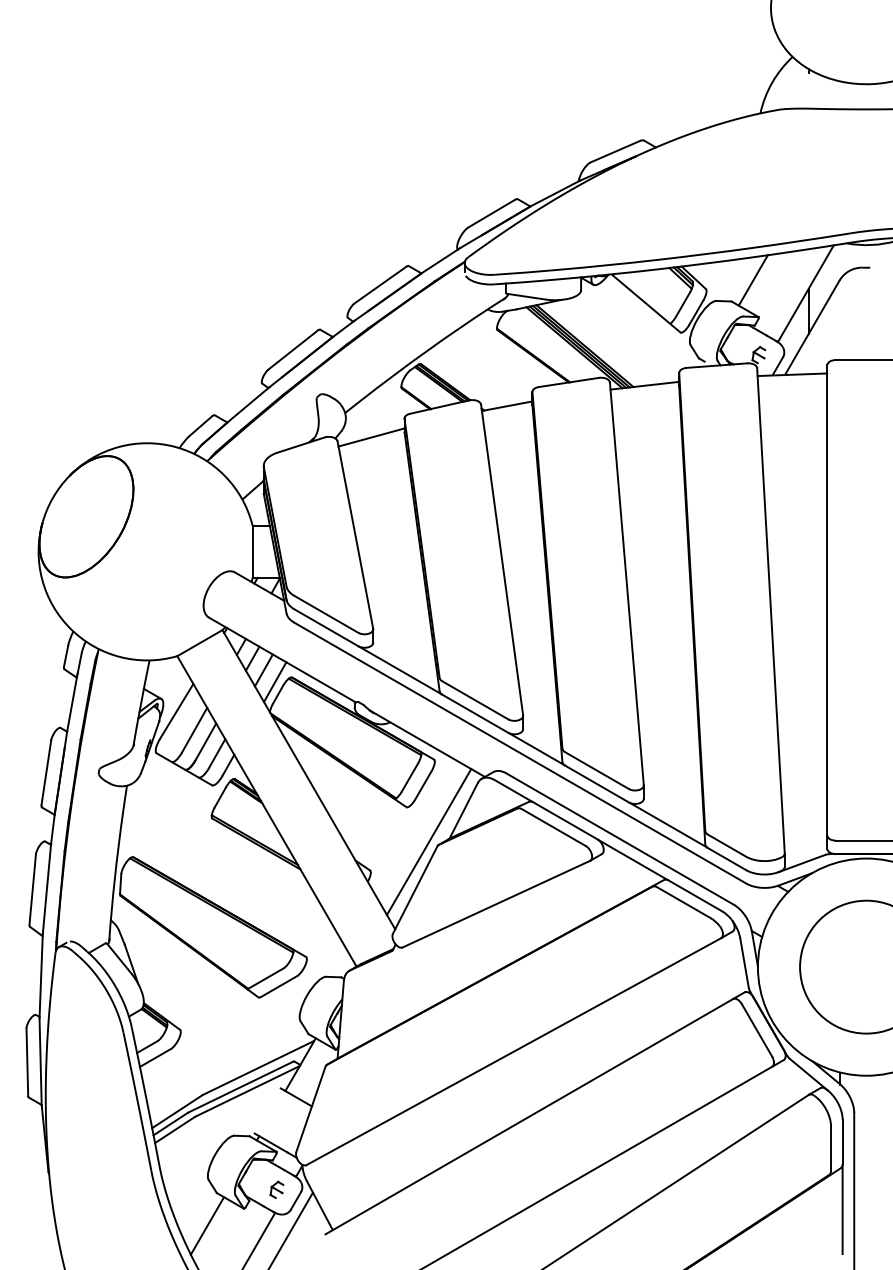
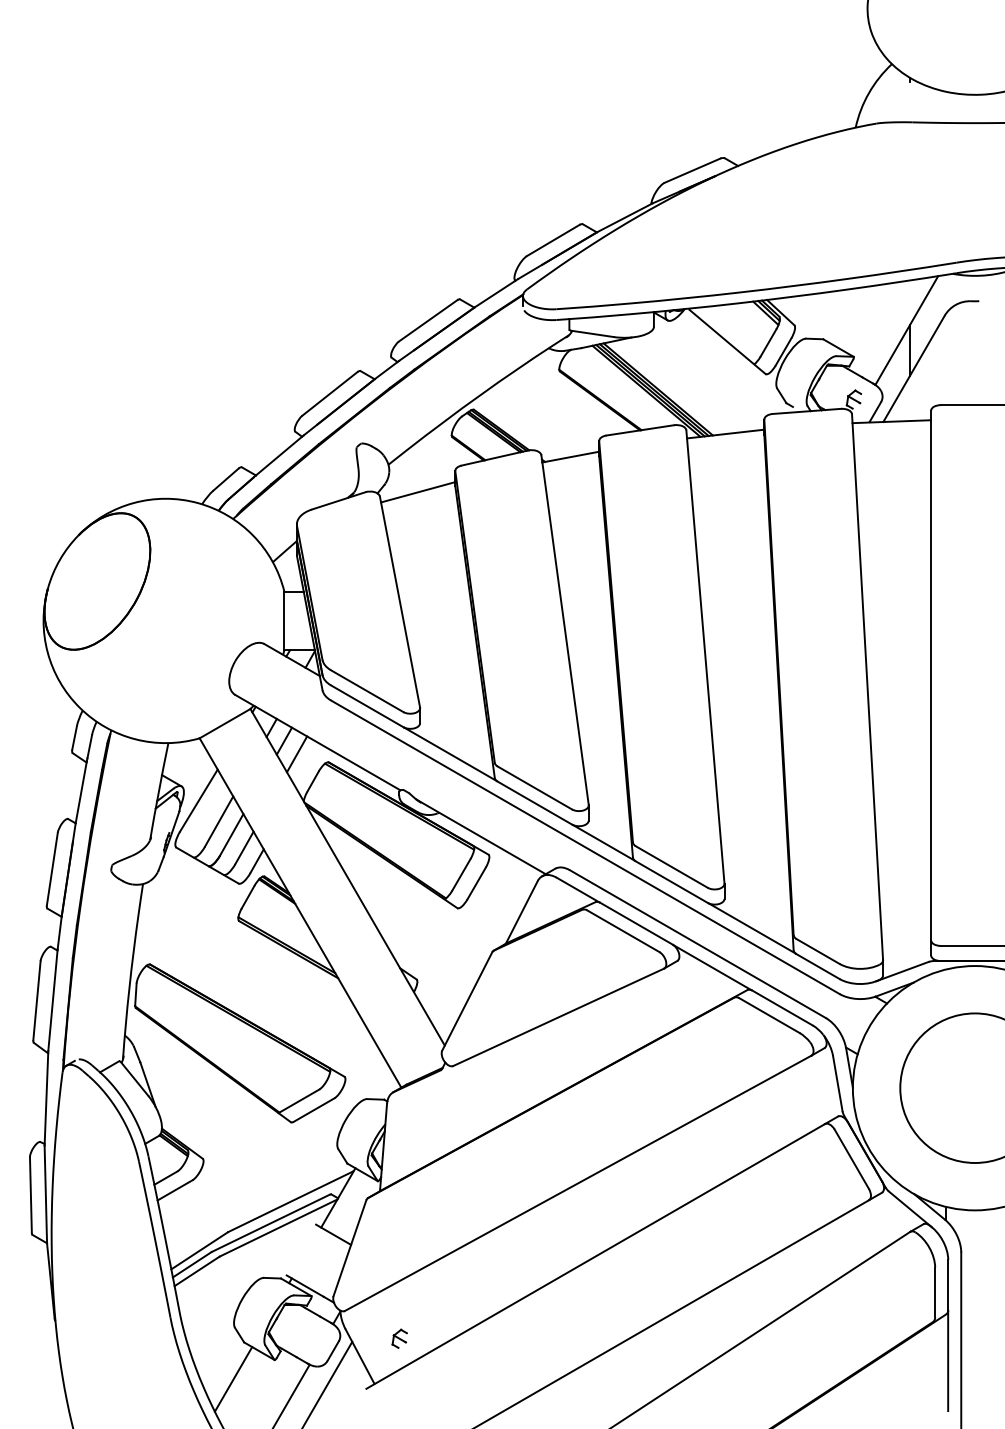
line: (753, 280) -> (847, 315), removed
line: (274, 682) -> (309, 767), removed
line: (428, 842) -> (482, 947), removed
part: (276, 1189) -> (399, 1338), moved

